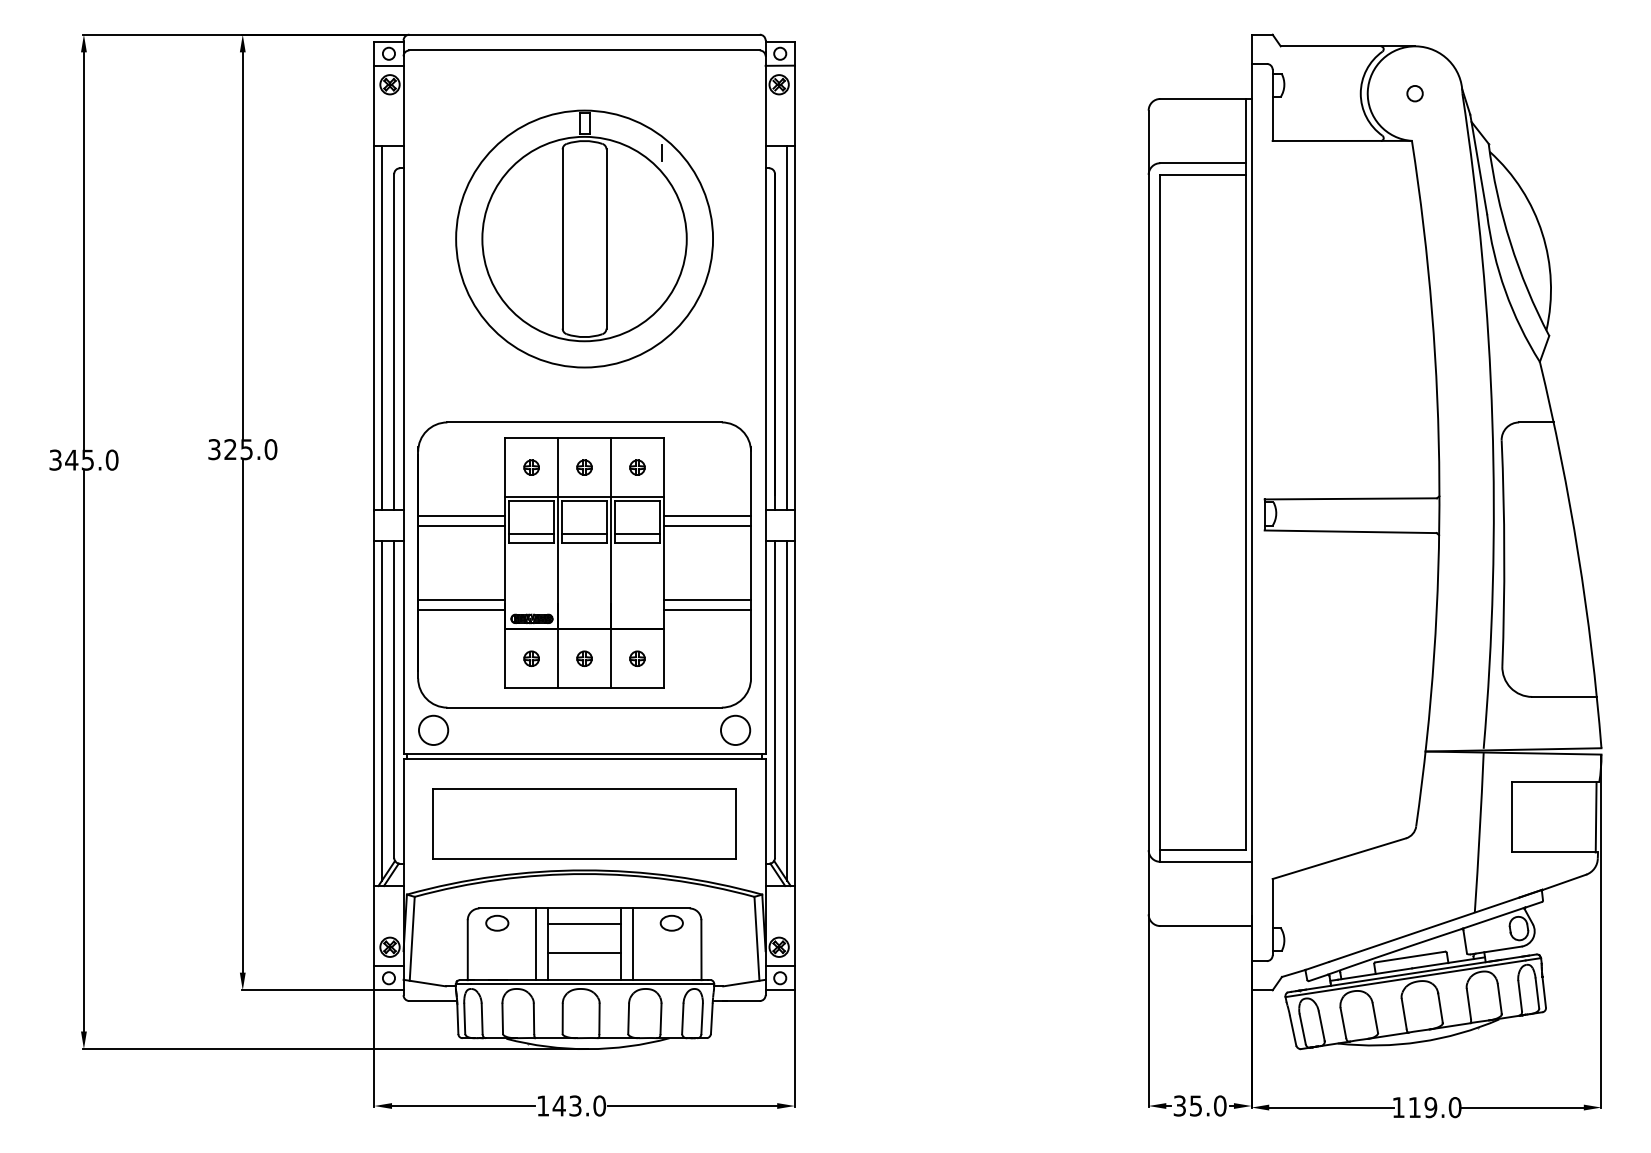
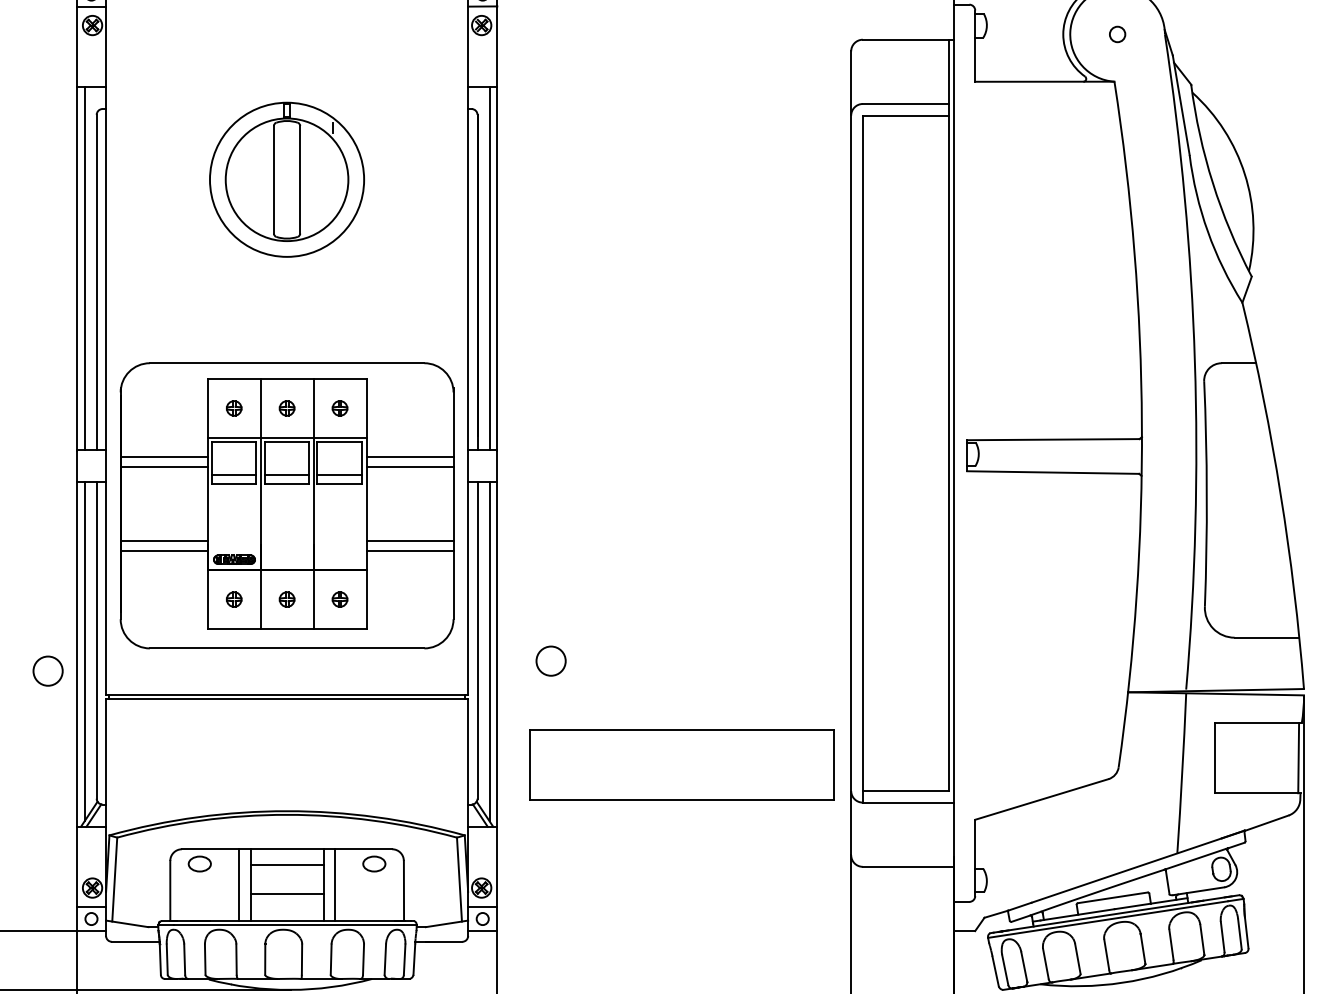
part: (584, 238) -> (287, 179), size x0.6
circle: (433, 729) -> (48, 670), moved
circle: (735, 729) -> (551, 660), moved
part: (584, 823) -> (682, 764), moved

